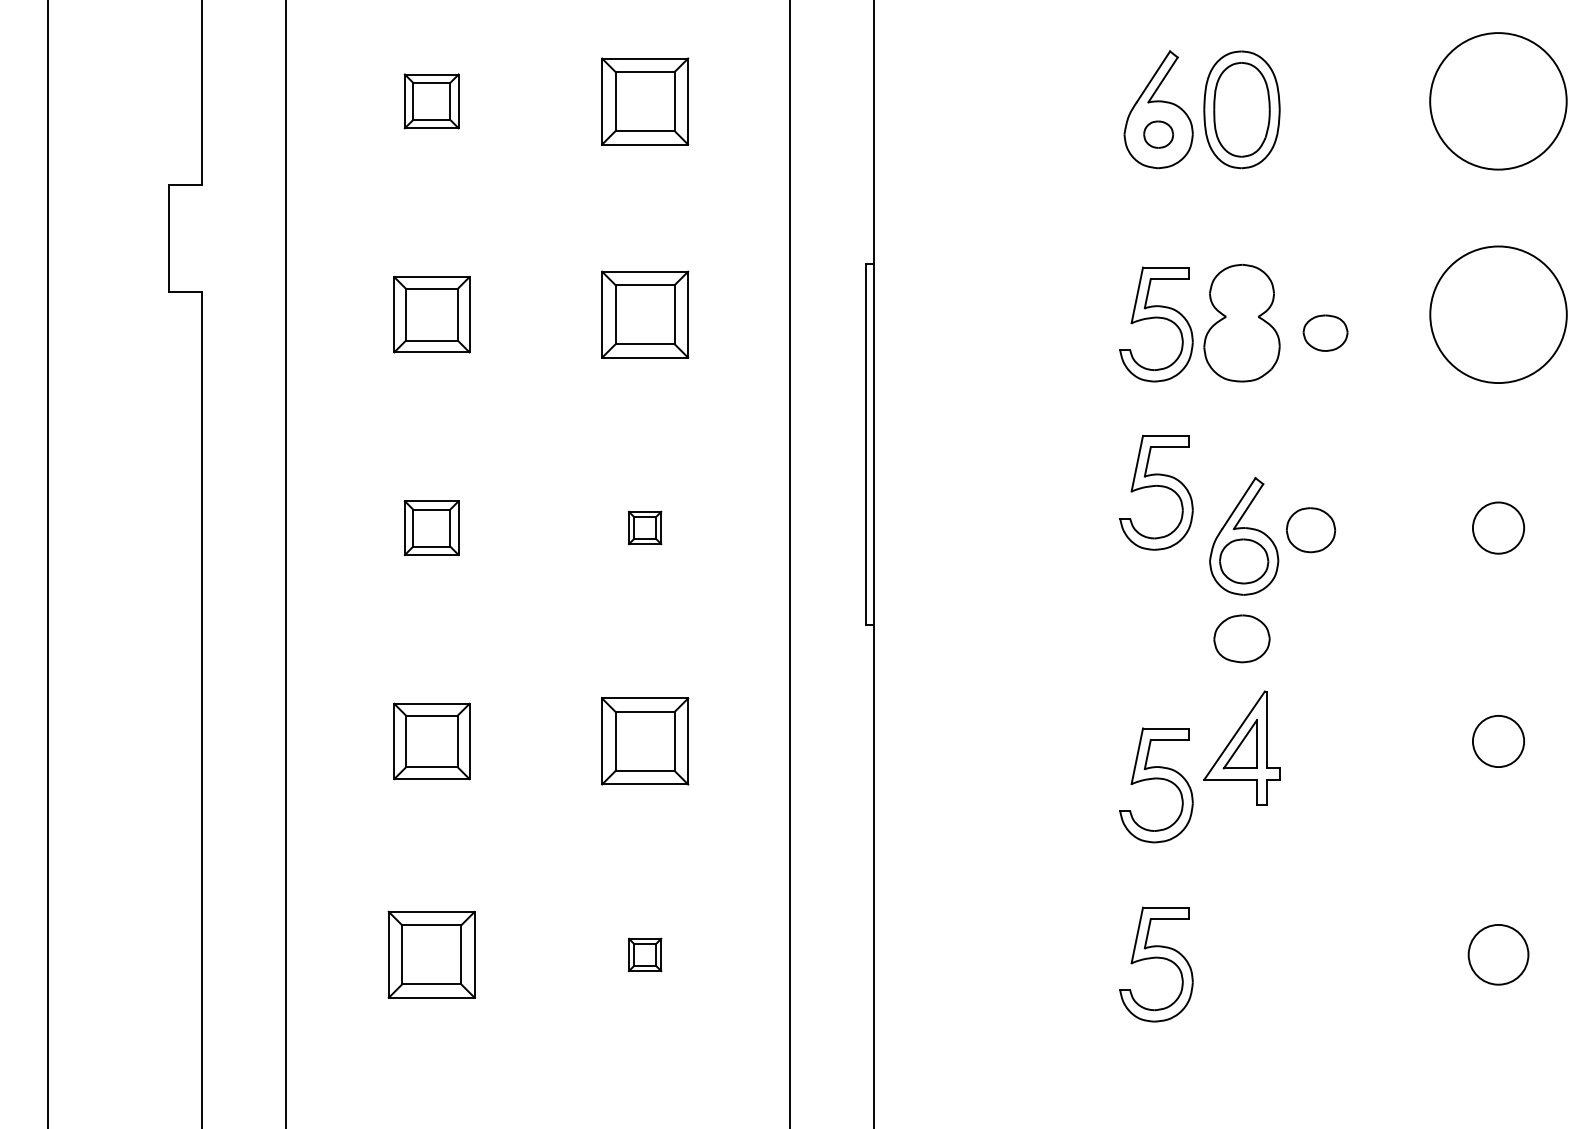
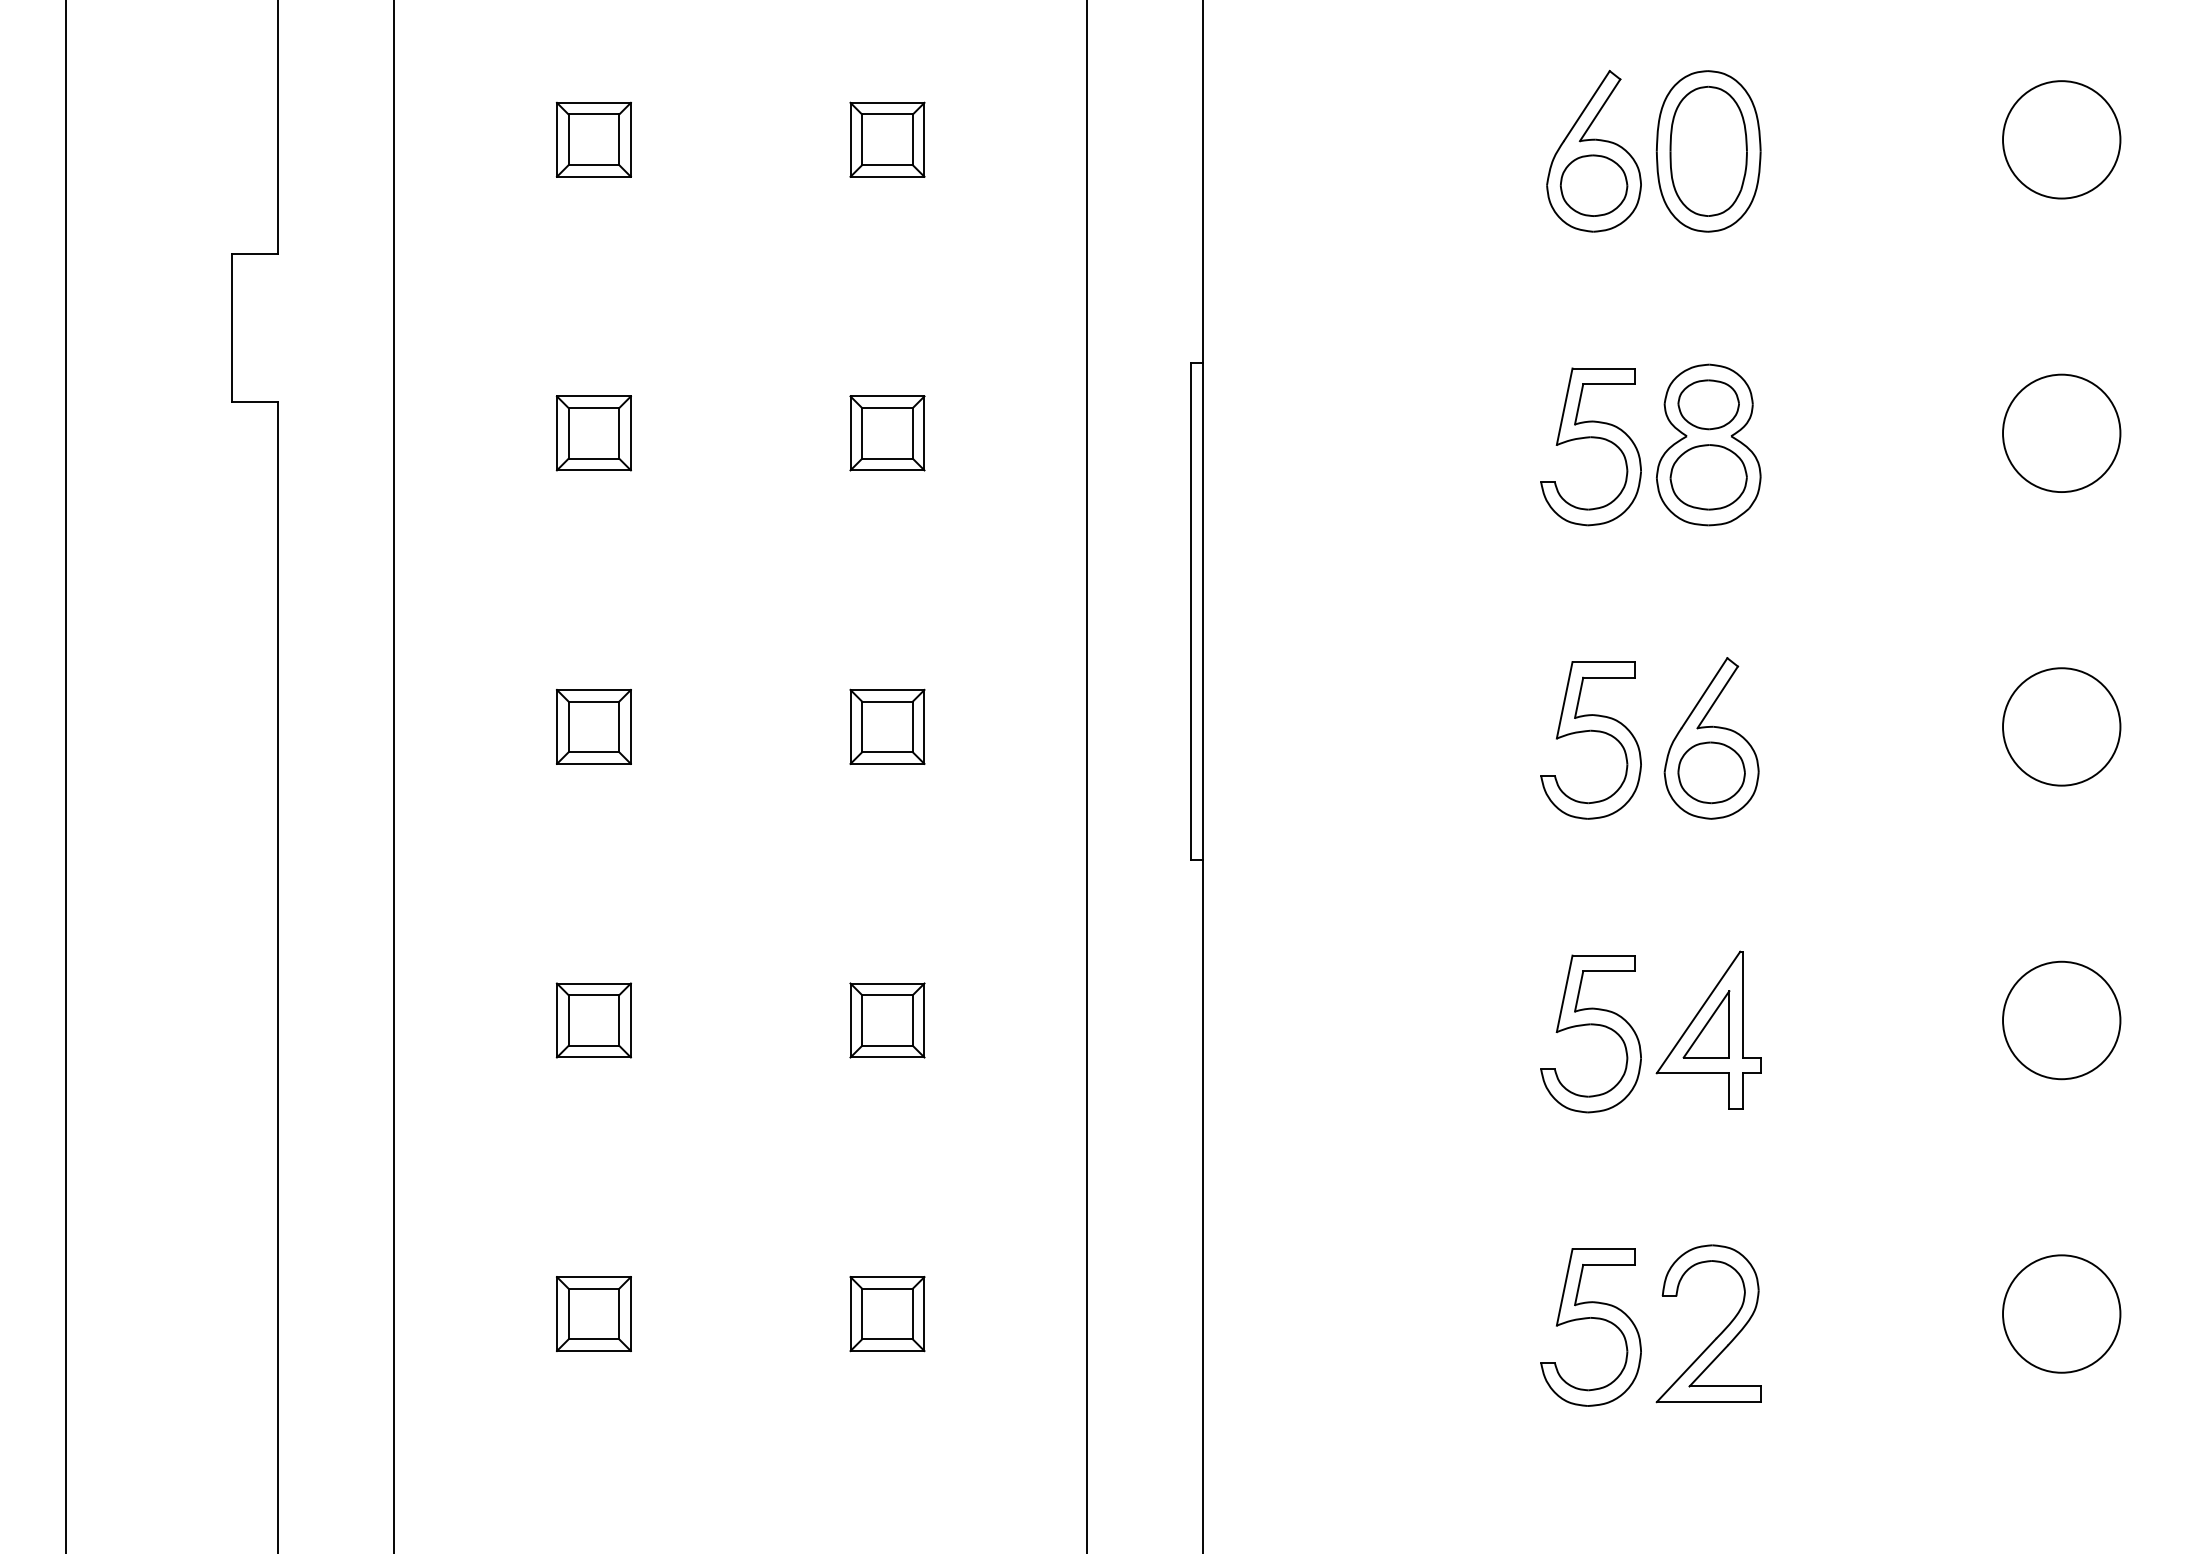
part: (645, 101) -> (887, 139), size x0.62
circle: (1498, 101) -> (2061, 139), size x0.62
part: (1158, 134) -> (1593, 185), size x1.67
part: (431, 314) -> (593, 433), size x0.71
part: (645, 314) -> (887, 433), size x0.62
circle: (1498, 314) -> (2061, 433), size x0.62
part: (1325, 333) -> (1708, 404), moved
part: (1156, 486) -> (1590, 731), moved
part: (645, 527) -> (887, 726), size x1.67
circle: (1498, 527) -> (2061, 726), size x1.67
part: (1310, 529) -> (1803, 729), removed
part: (1241, 638) -> (1708, 477), moved
part: (431, 741) -> (593, 1020), size x0.71
part: (645, 741) -> (887, 1020), size x0.62
circle: (1498, 741) -> (2061, 1020), size x1.67
part: (1156, 779) -> (1590, 1025), moved
part: (431, 954) -> (593, 1313), size x0.62
circle: (1498, 954) -> (2061, 1313), size x1.43
part: (645, 955) -> (887, 1314), size x1.67
part: (1249, 968) -> (1719, 1333), added

